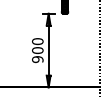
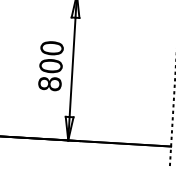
text: (37, 59) -> (49, 83), 900 -> 800

